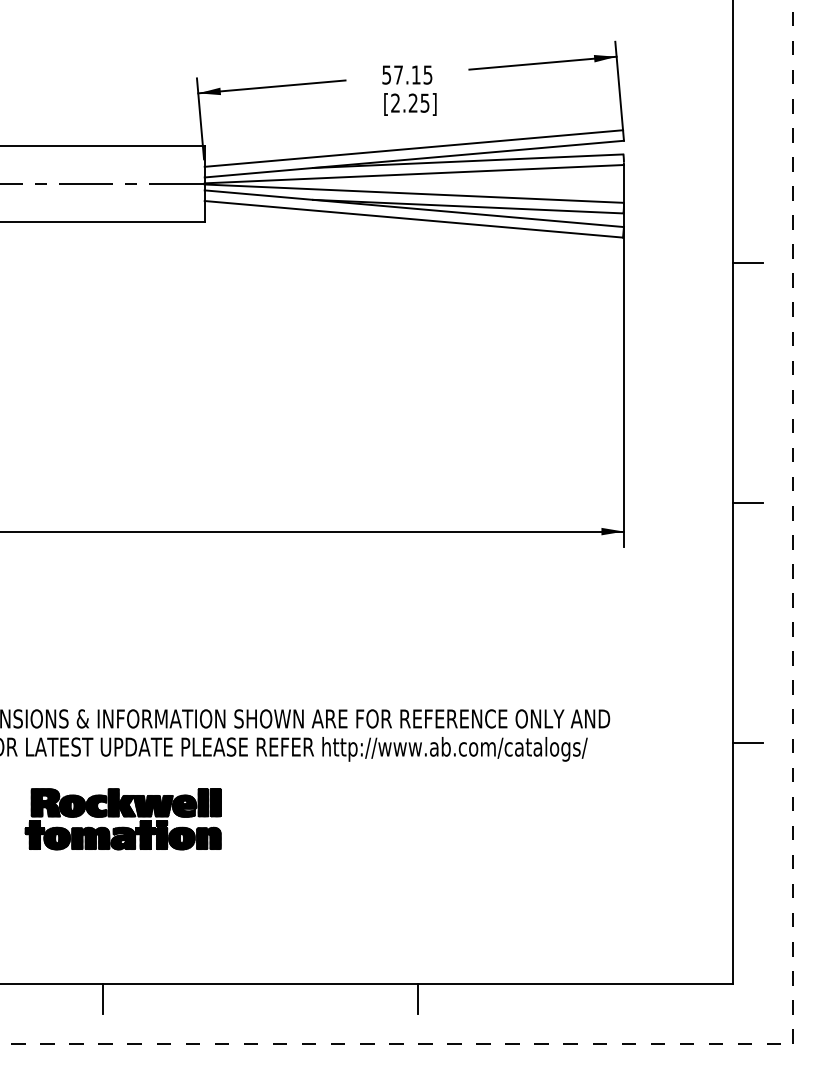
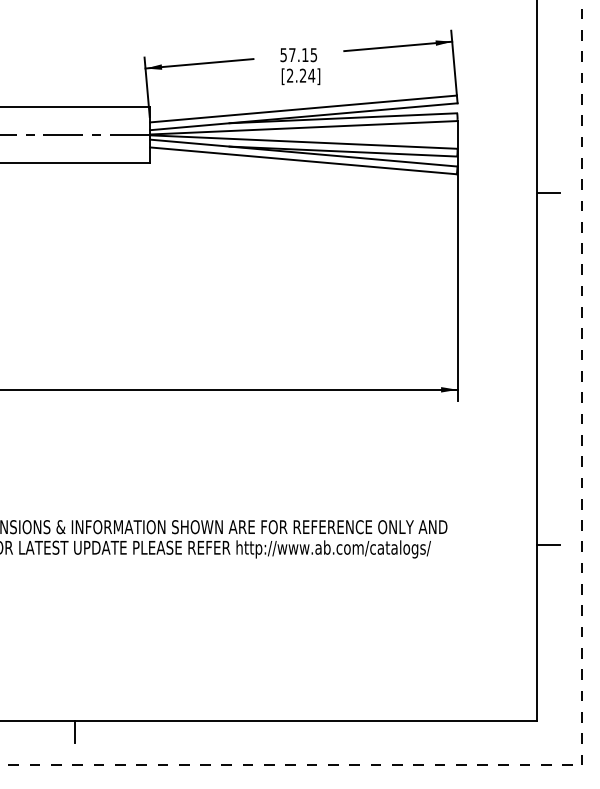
text: (424, 102) -> (311, 75), [2.25] -> [2.24]
line: (748, 503) -> (548, 369), removed
part: (122, 819) -> (89, 600), removed
line: (418, 998) -> (306, 732), removed

